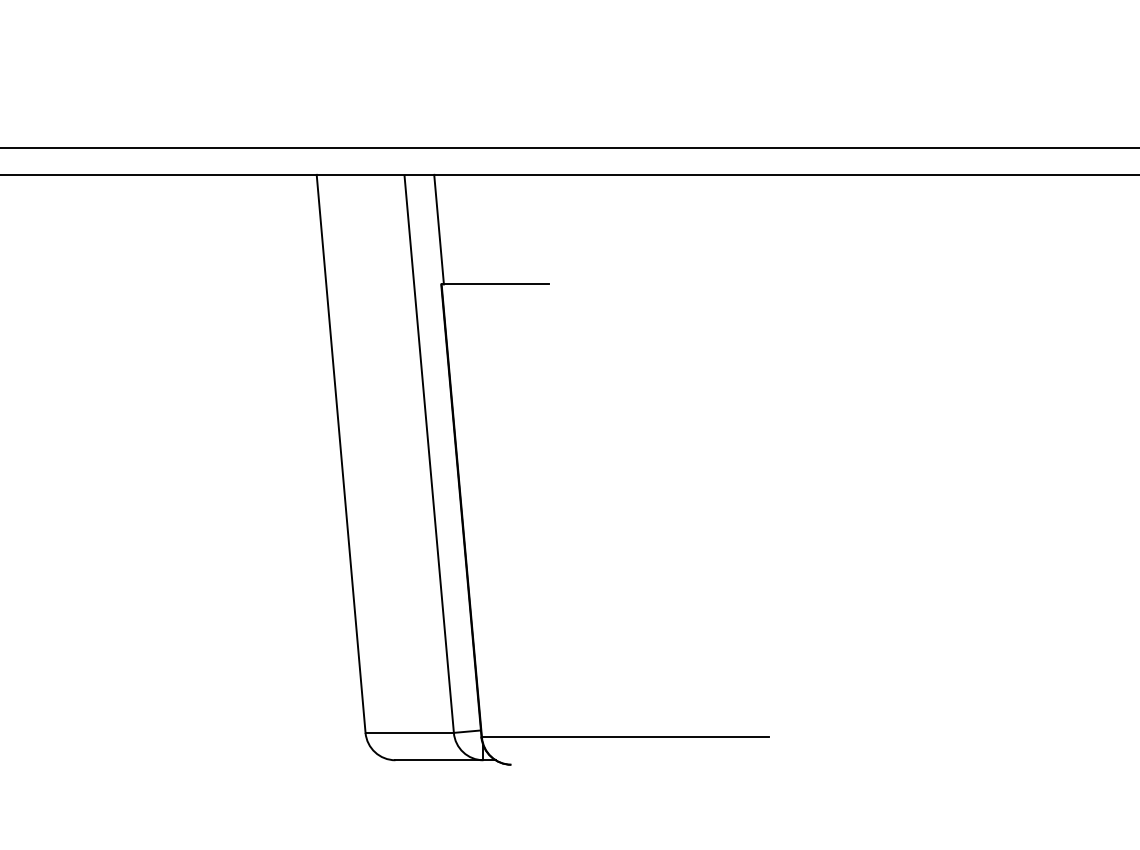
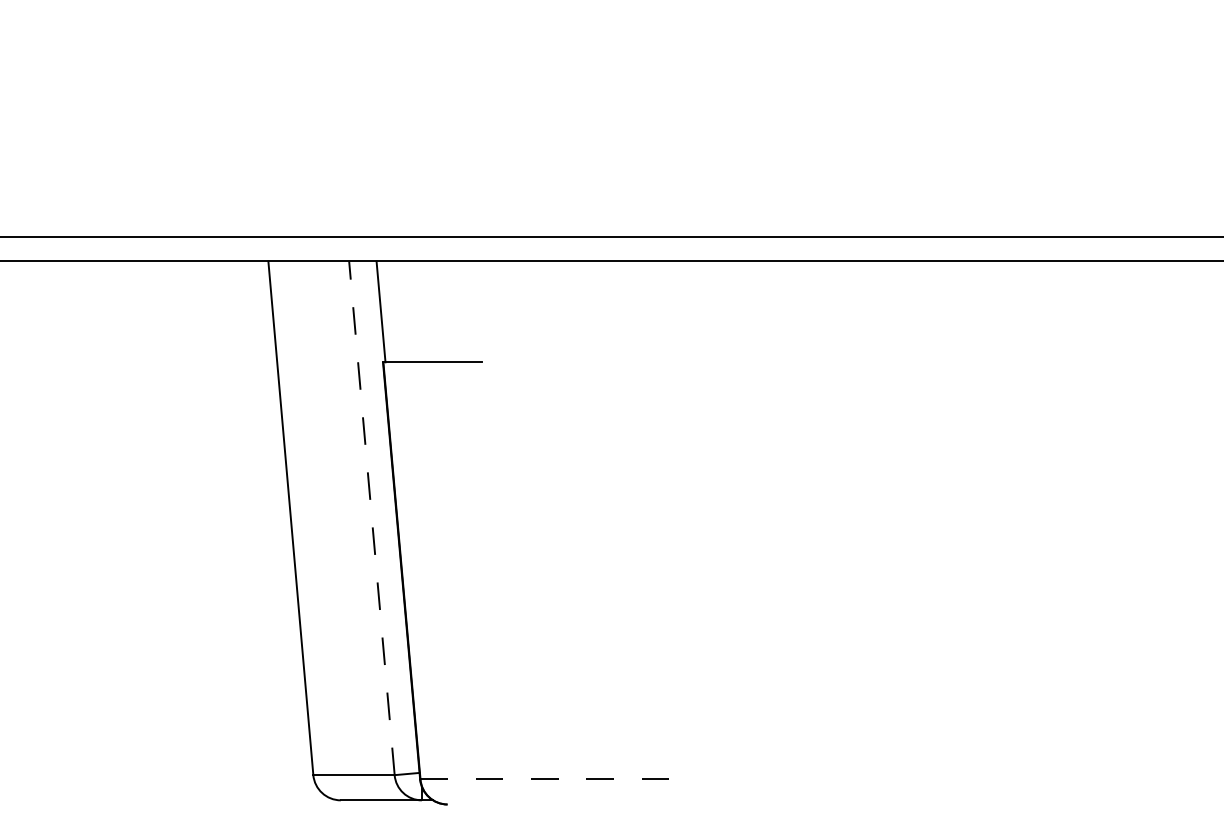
line: (428, 454) -> (371, 518), solid -> dashed
line: (625, 737) -> (552, 779), solid -> dashed

